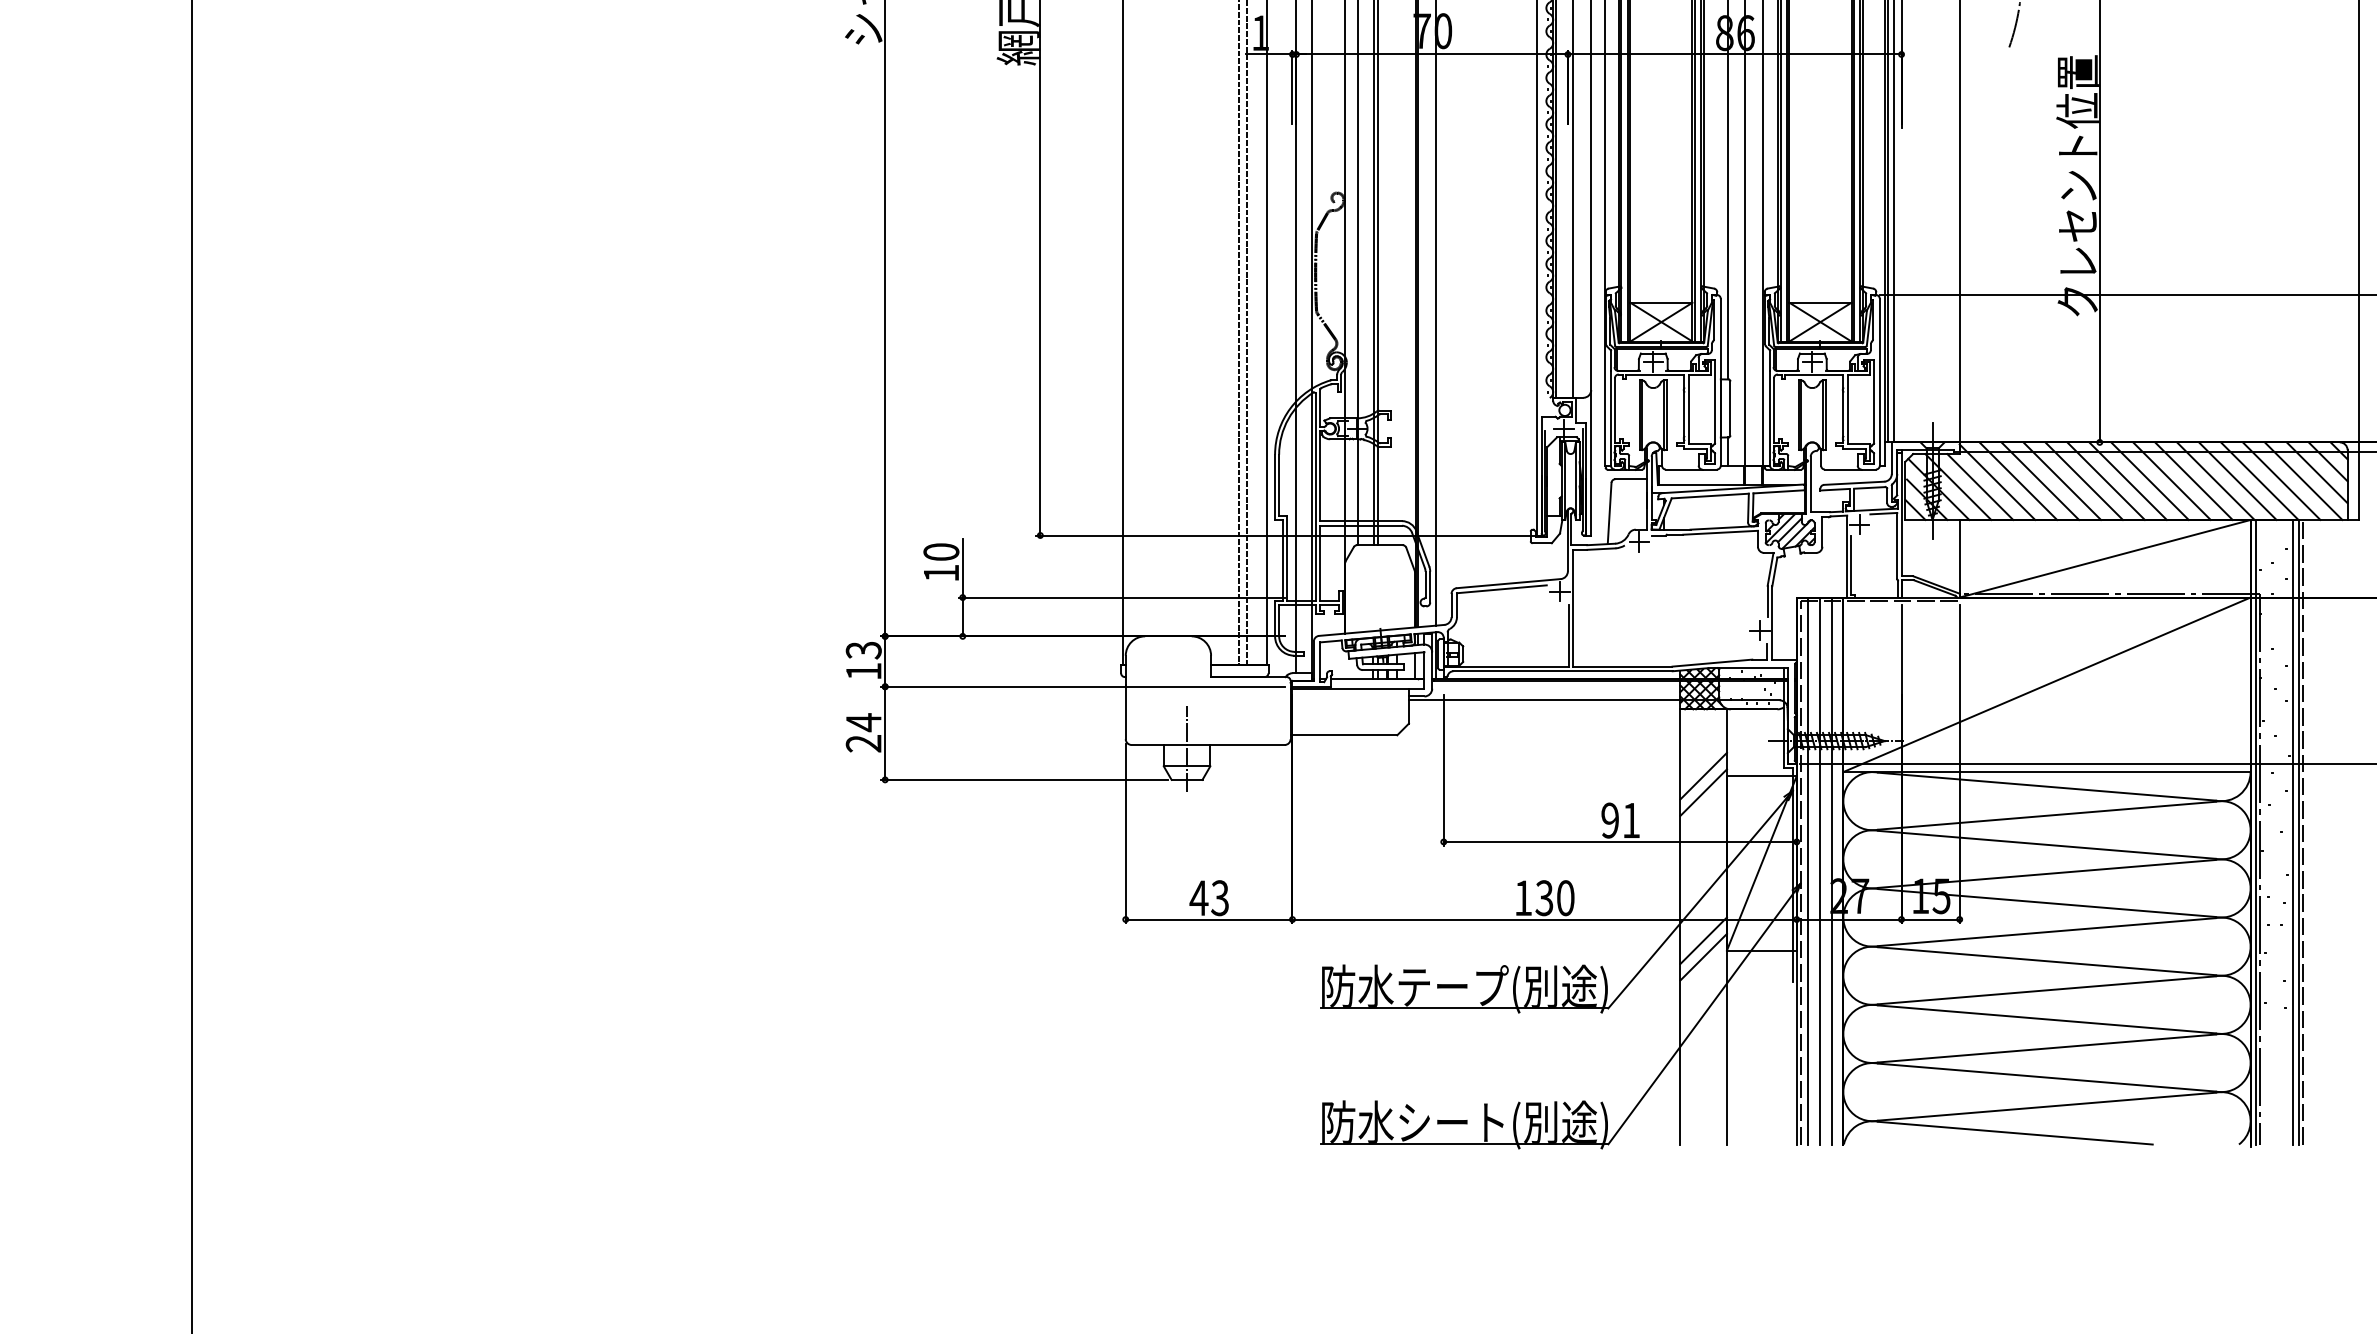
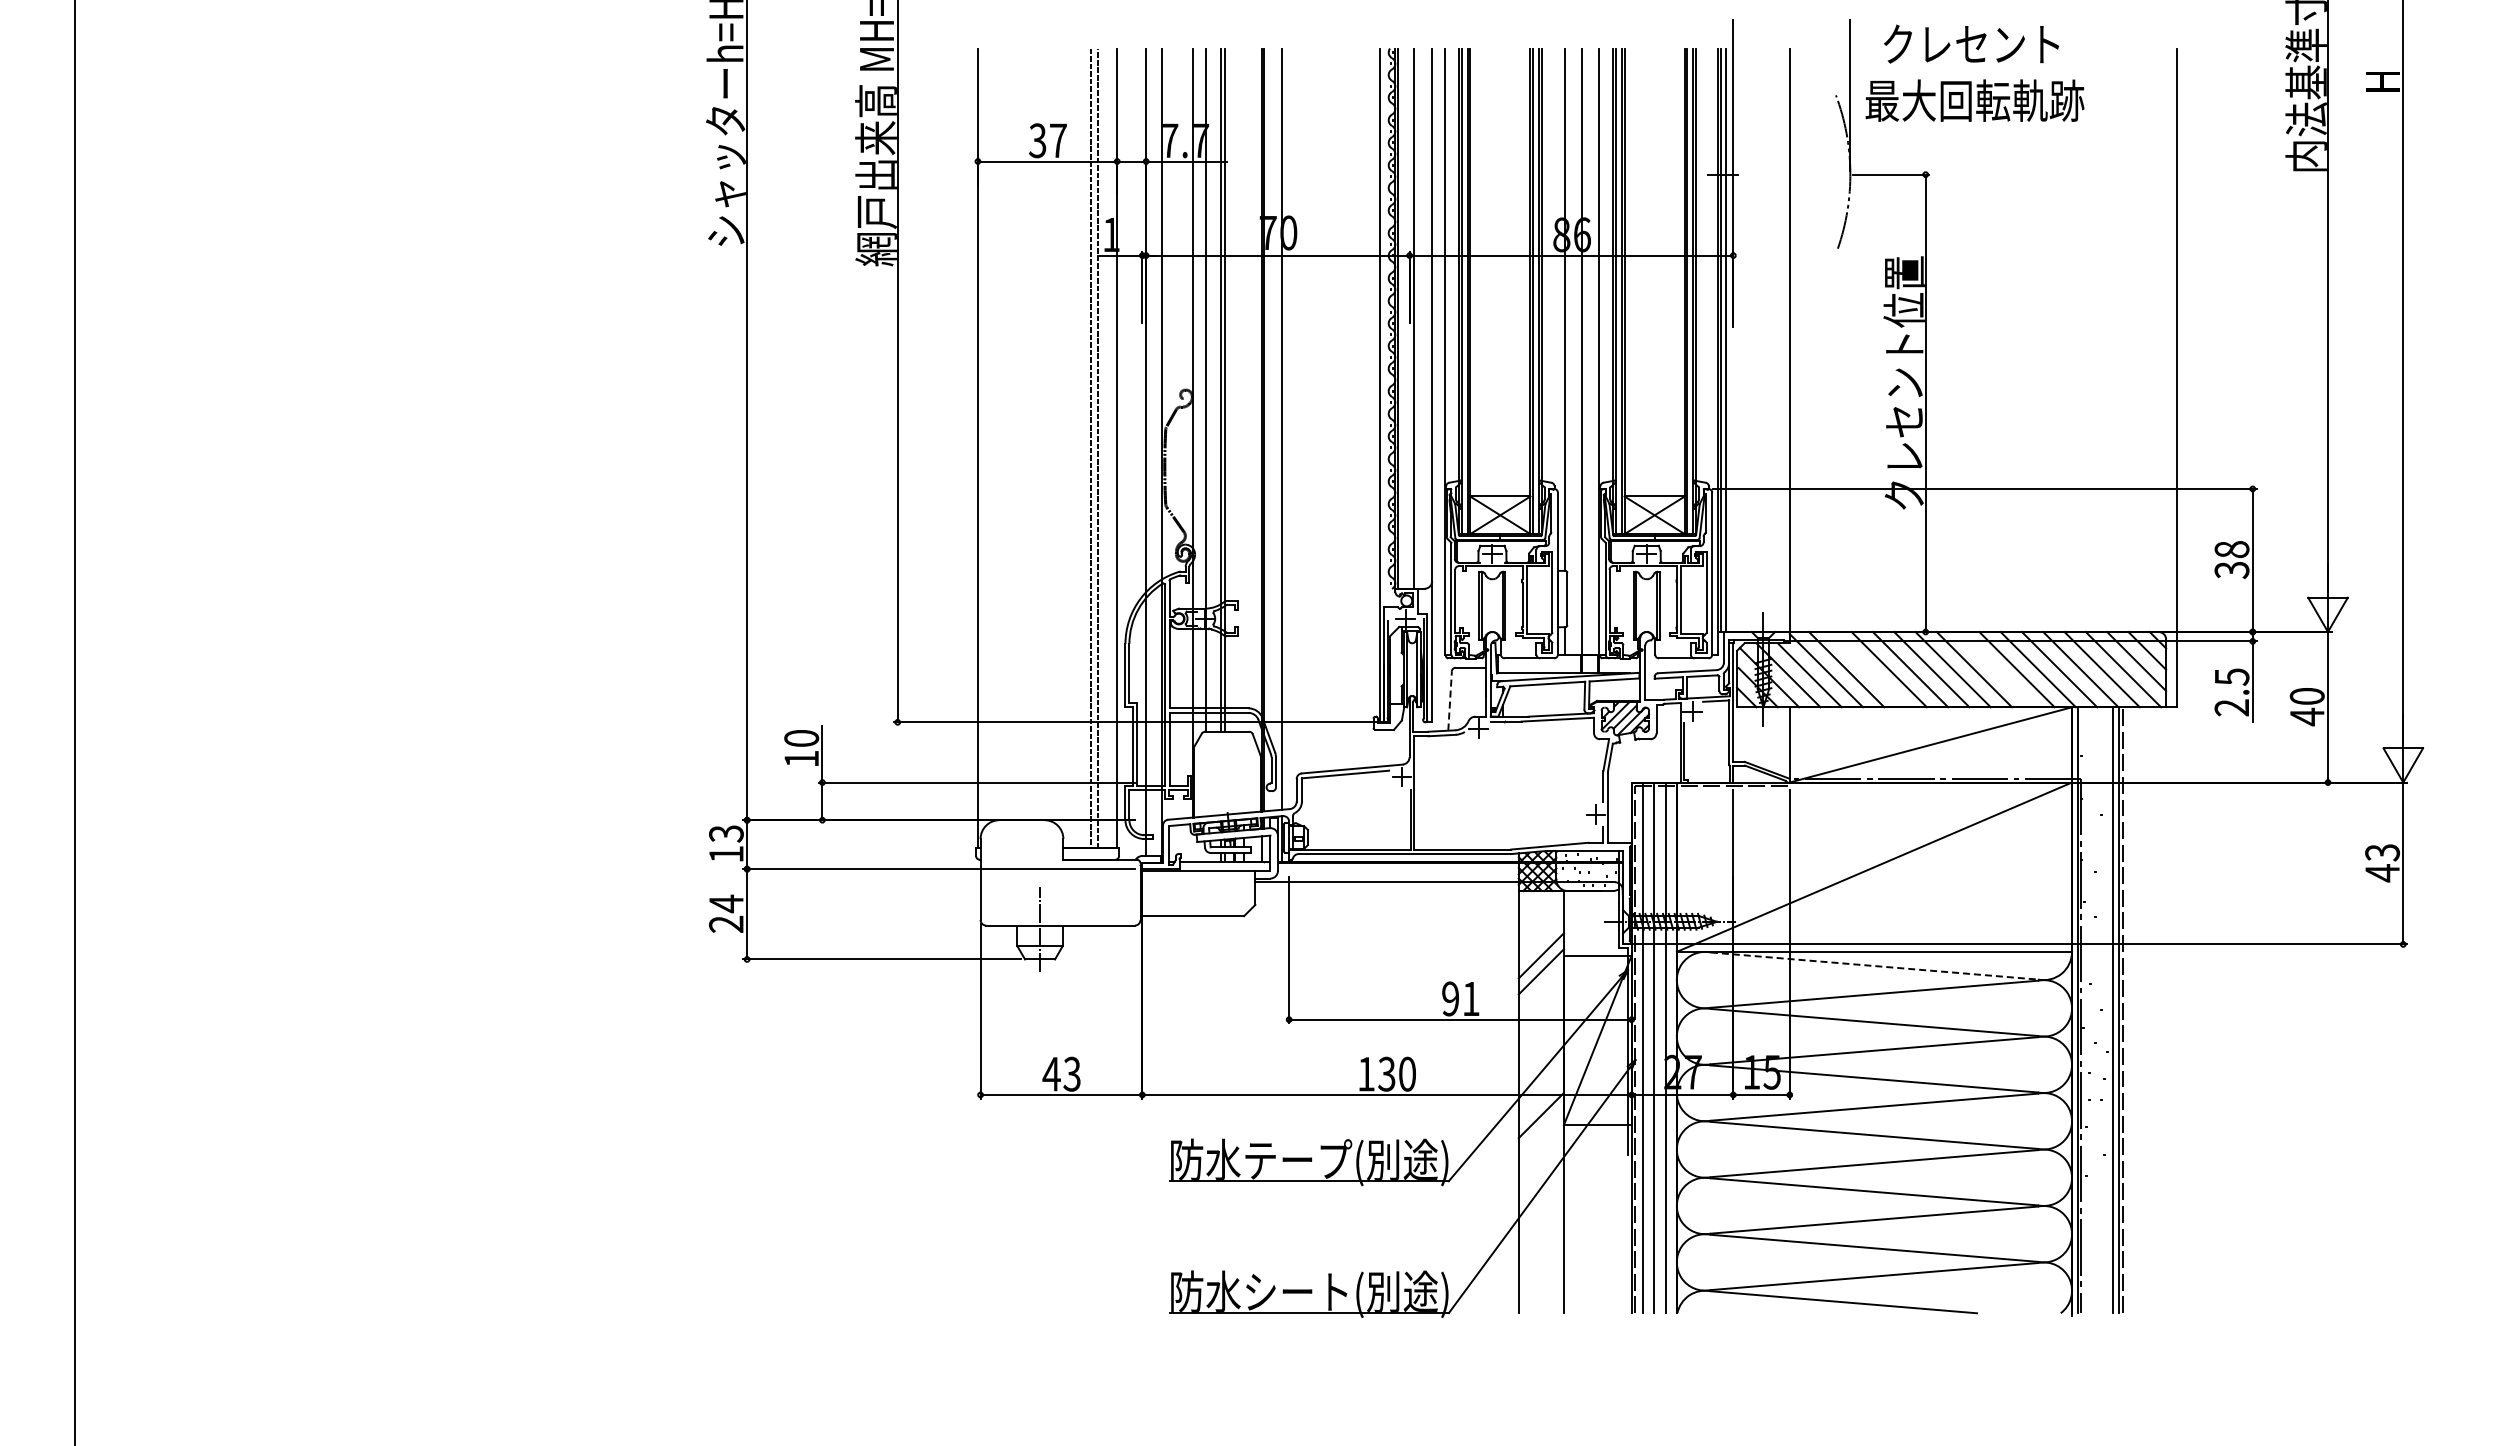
line: (2039, 481) -> (1867, 669), removed
line: (2171, 481) -> (1995, 669), removed
line: (1610, 512) -> (1450, 700), solid -> dashed
line: (2047, 787) -> (1874, 966), solid -> dashed
line: (1702, 957) -> (1540, 1131), removed

